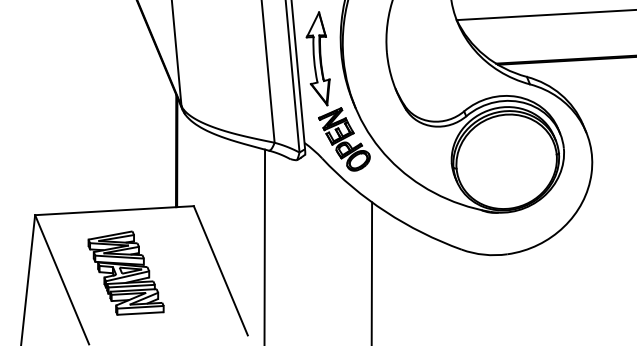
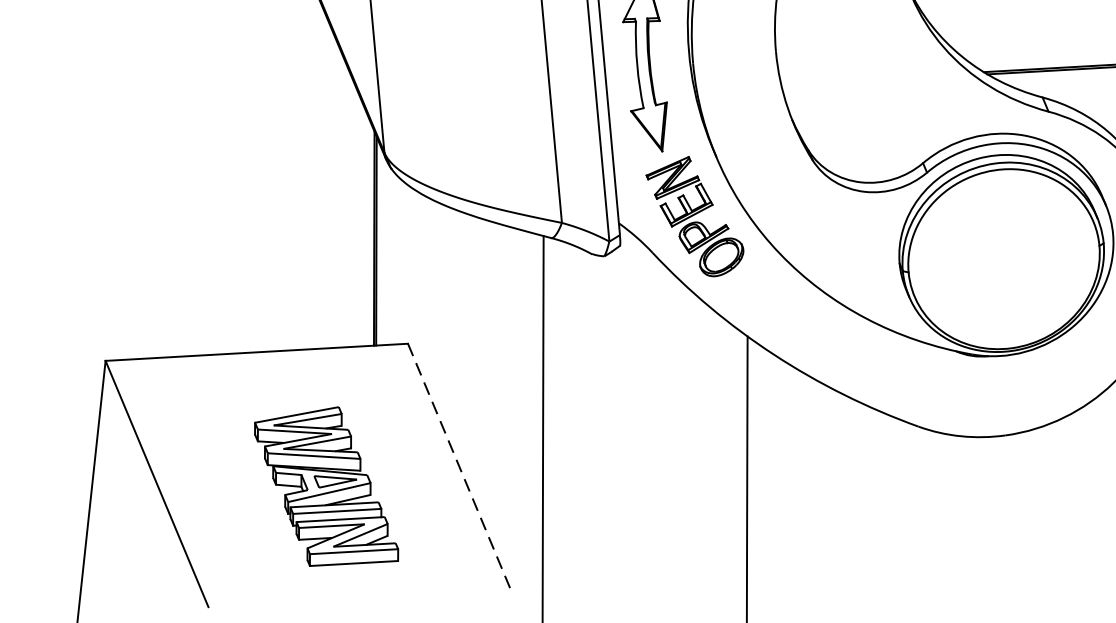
line: (221, 271) -> (460, 468), solid -> dashed
part: (125, 272) -> (325, 485), moved

